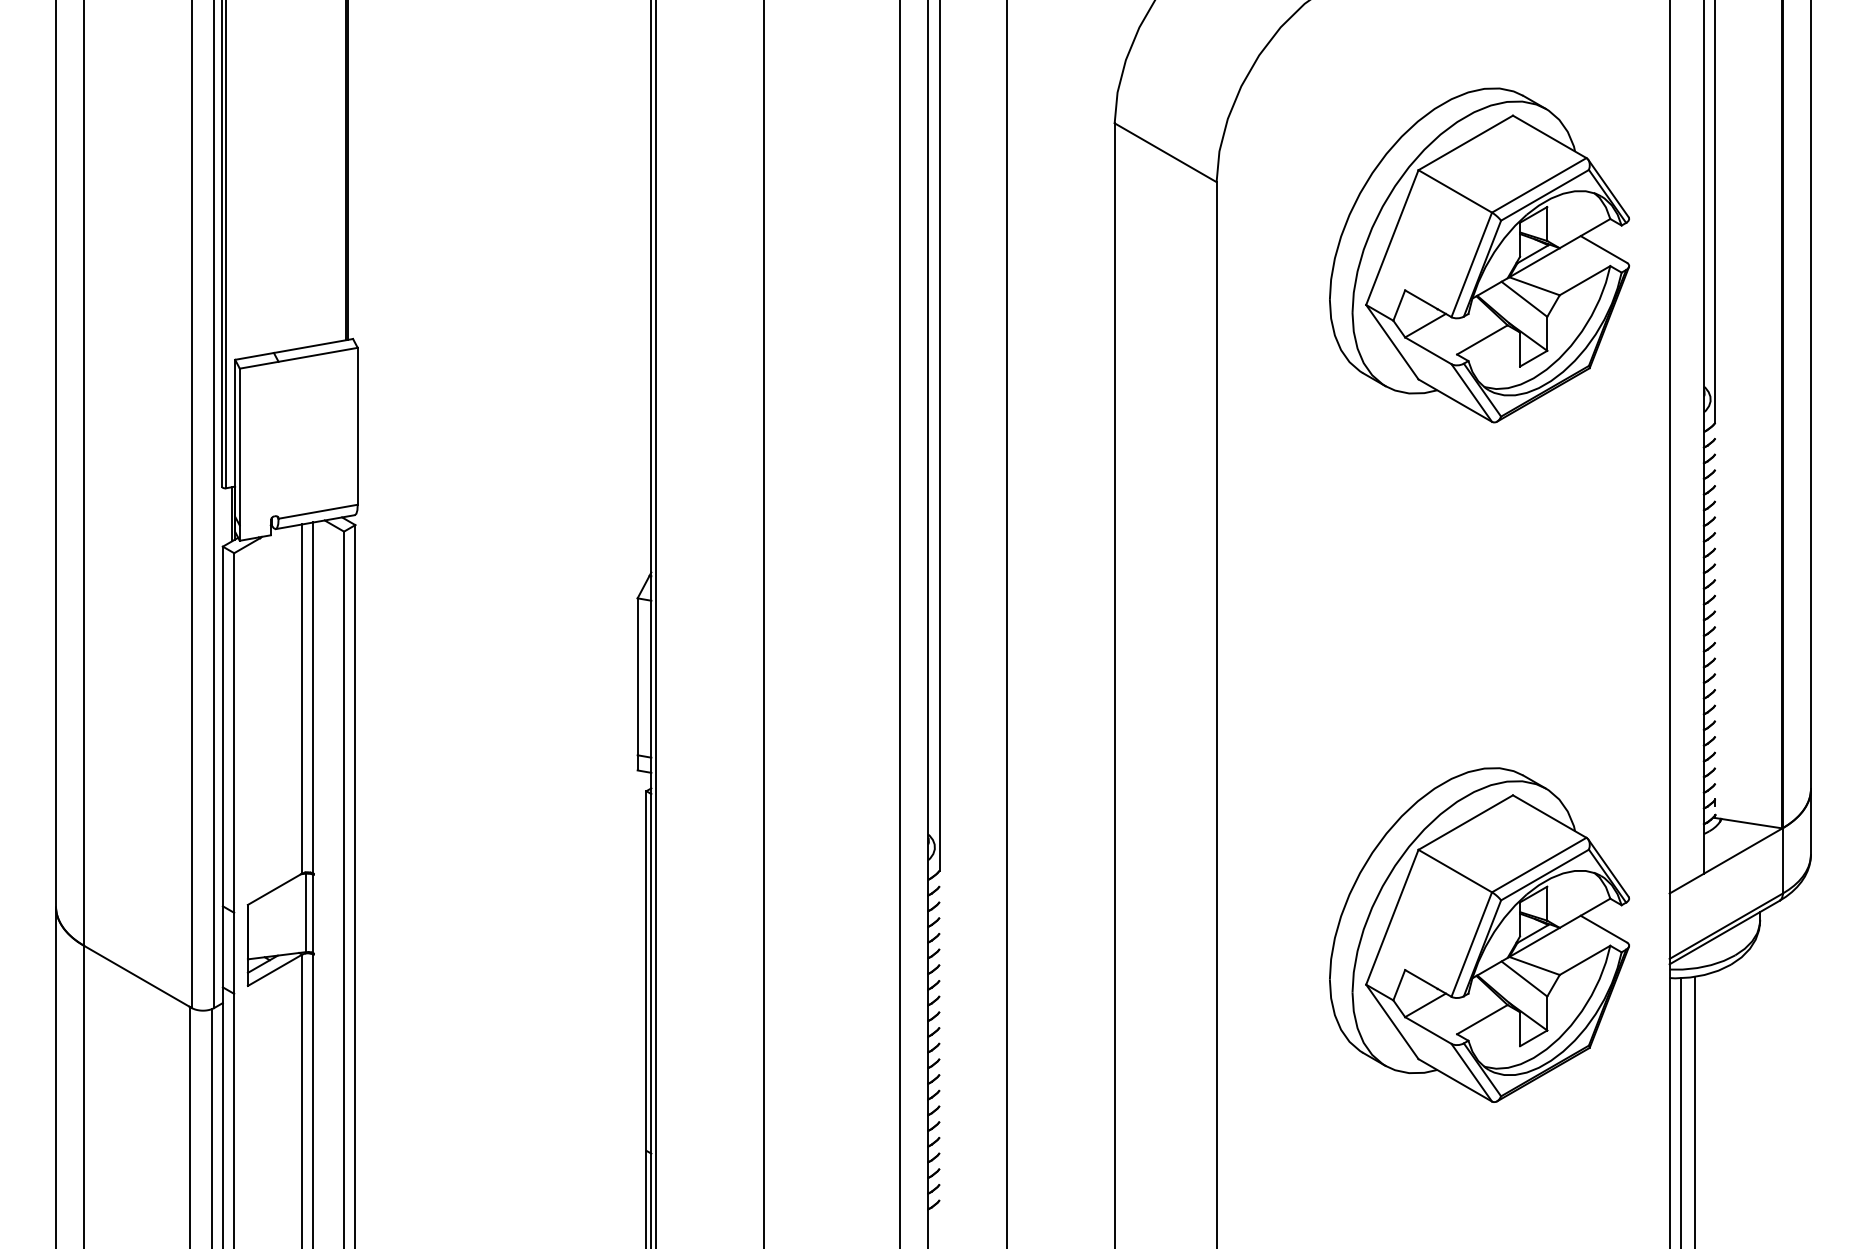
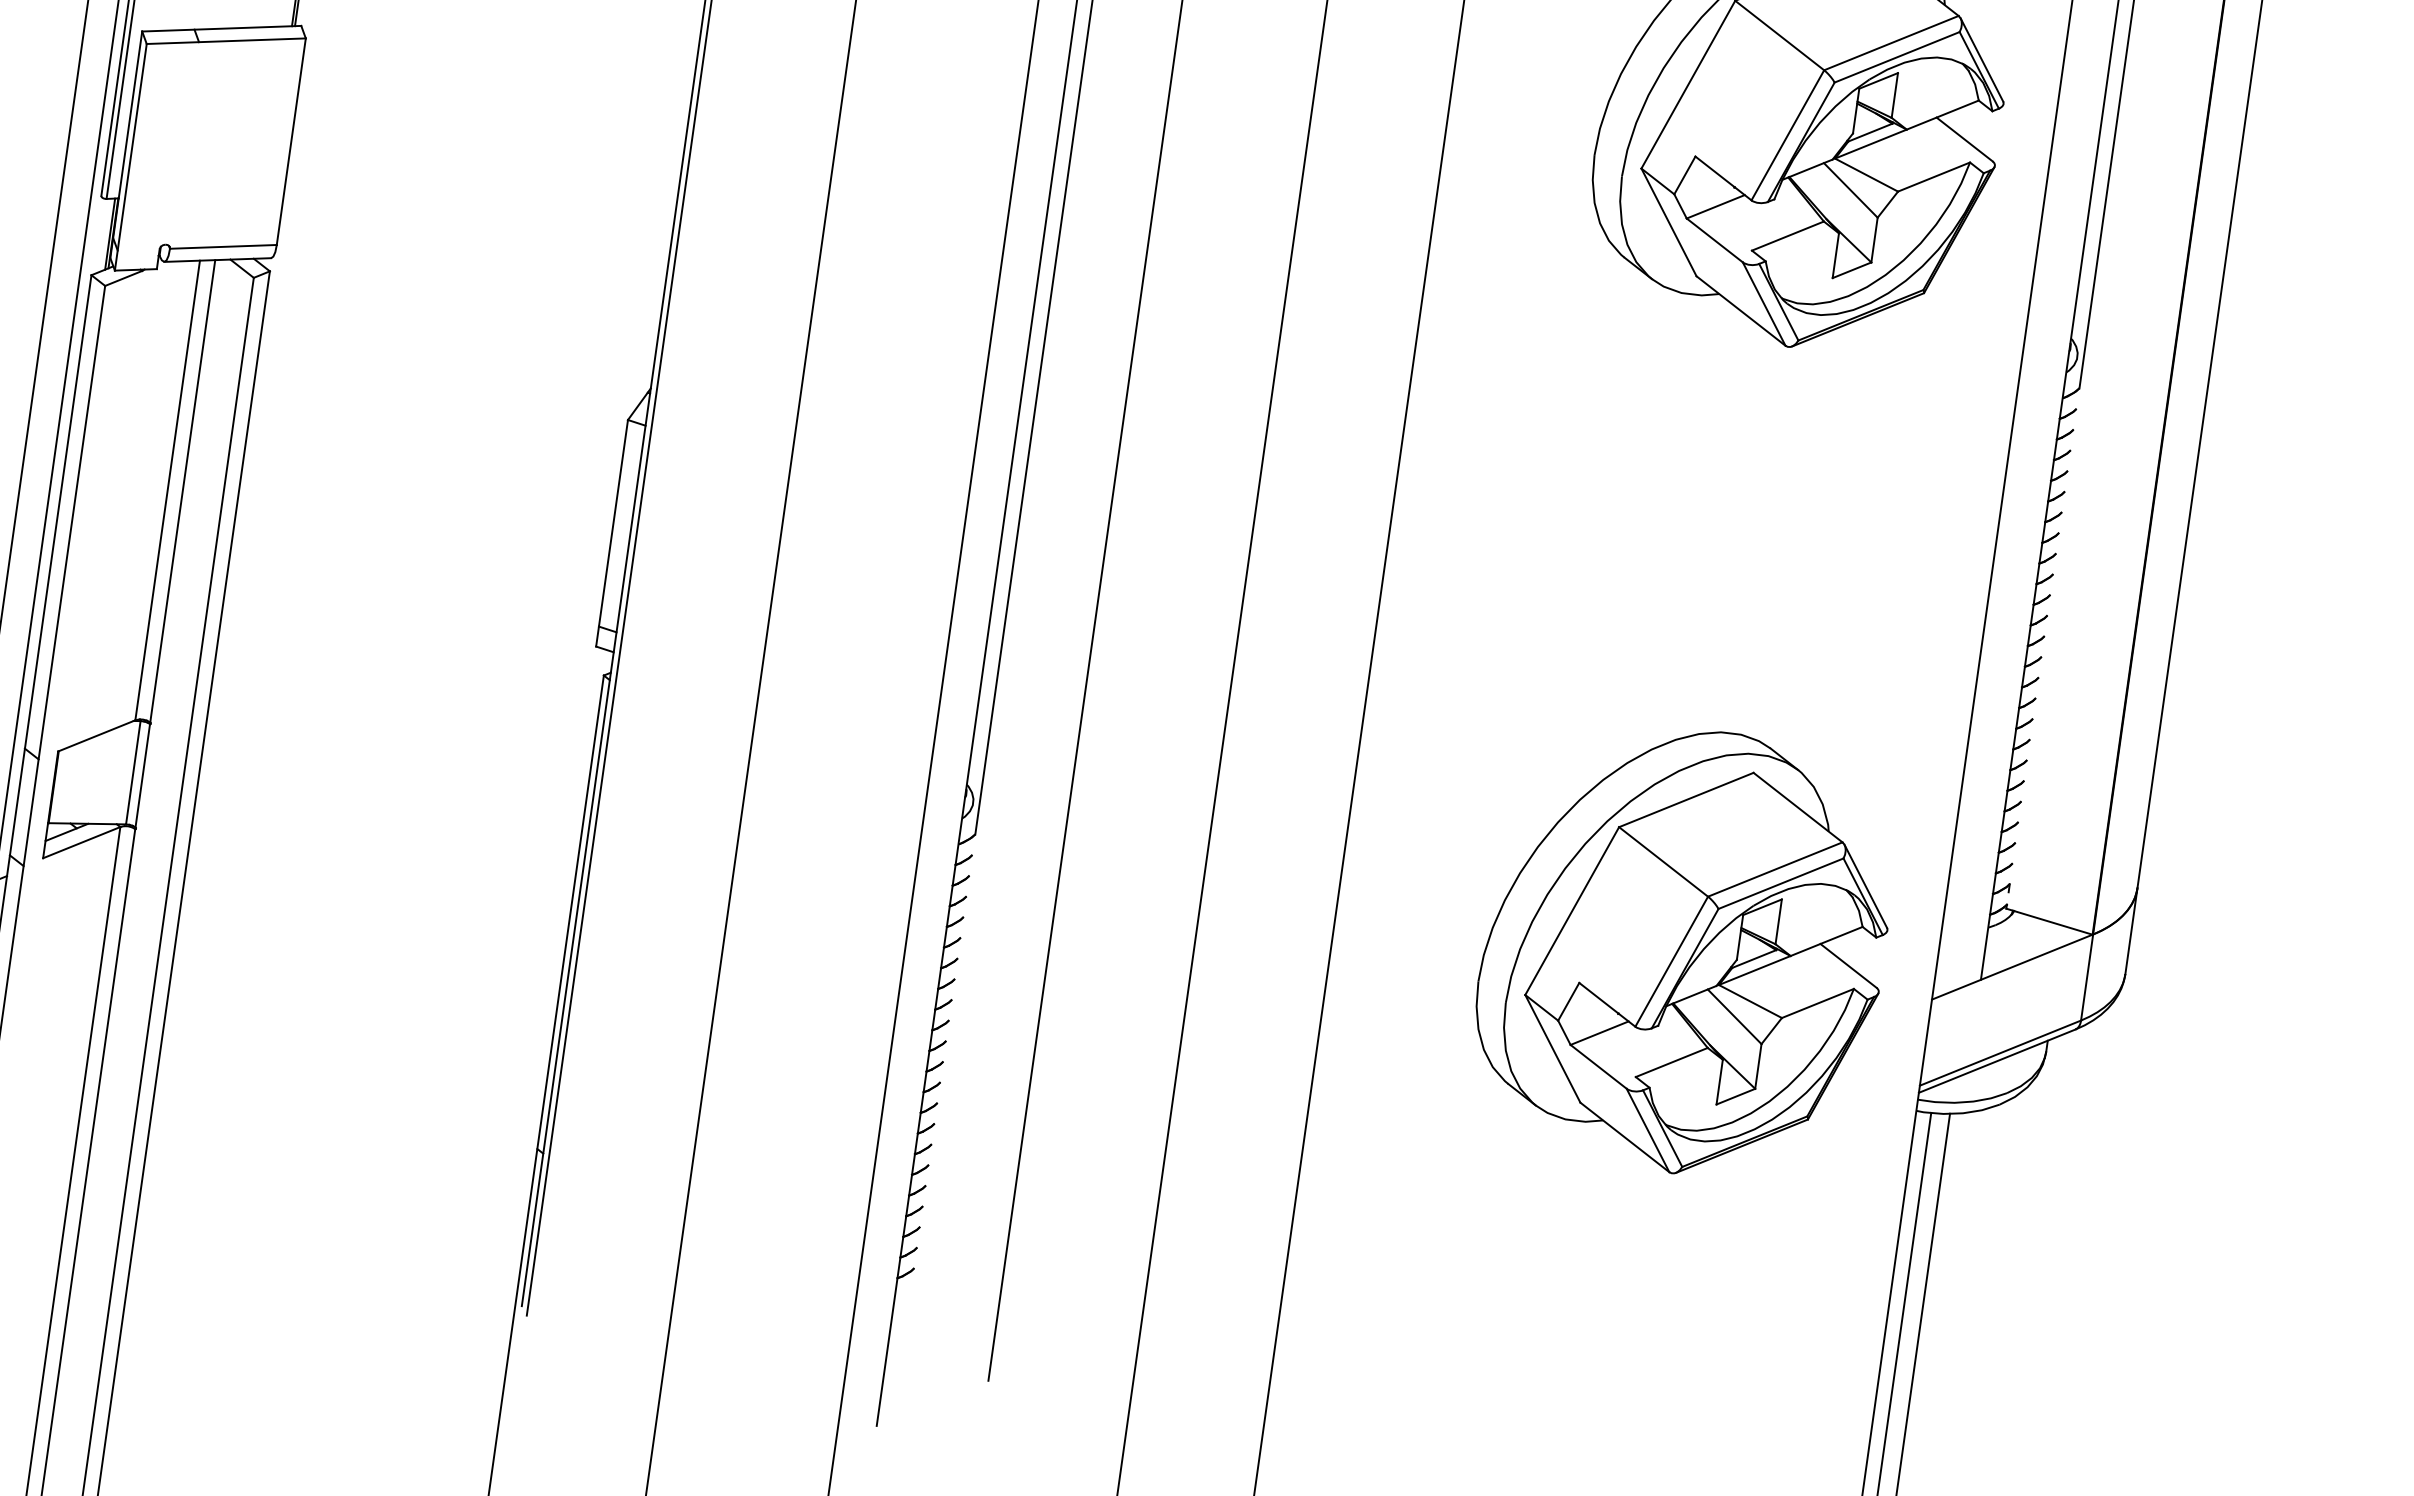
part: (1479, 934) -> (1683, 949), moved

